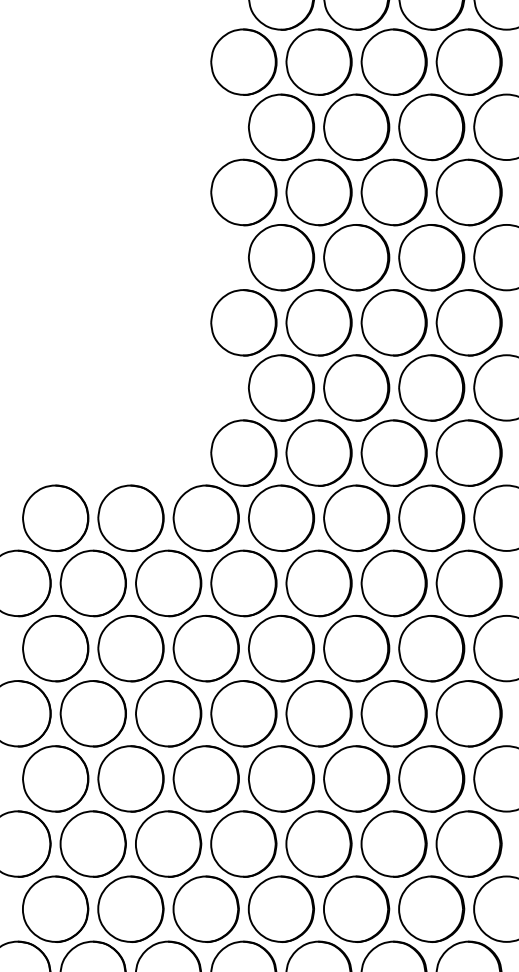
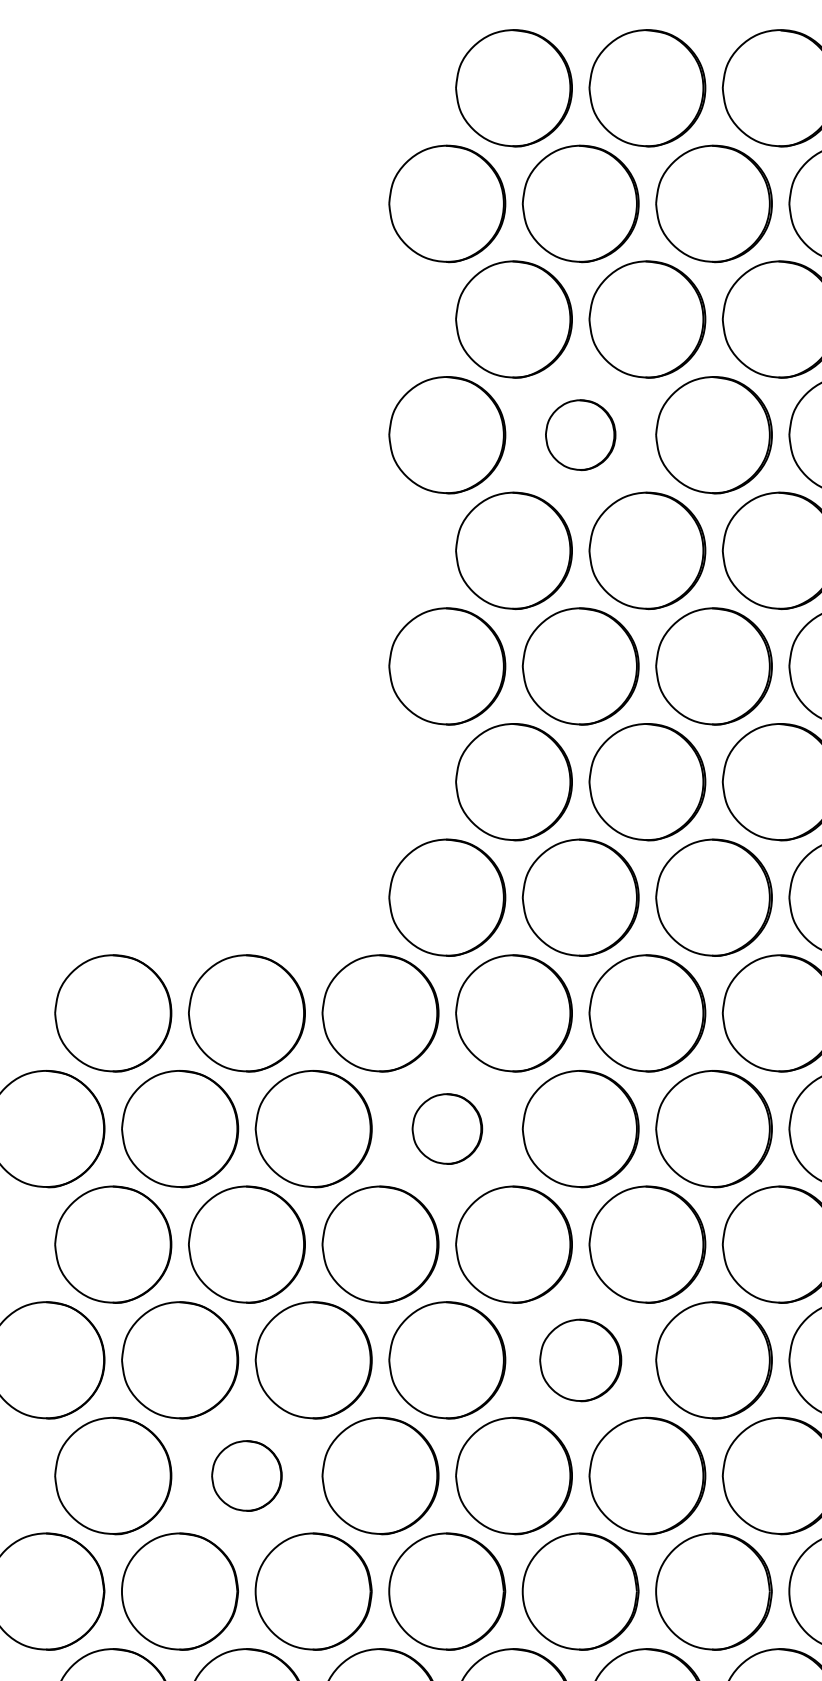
part: (318, 192) -> (579, 435), size x0.6
part: (243, 583) -> (446, 1129), size x0.6
part: (318, 713) -> (579, 1359), size x0.7
part: (130, 778) -> (246, 1475), size x0.6

